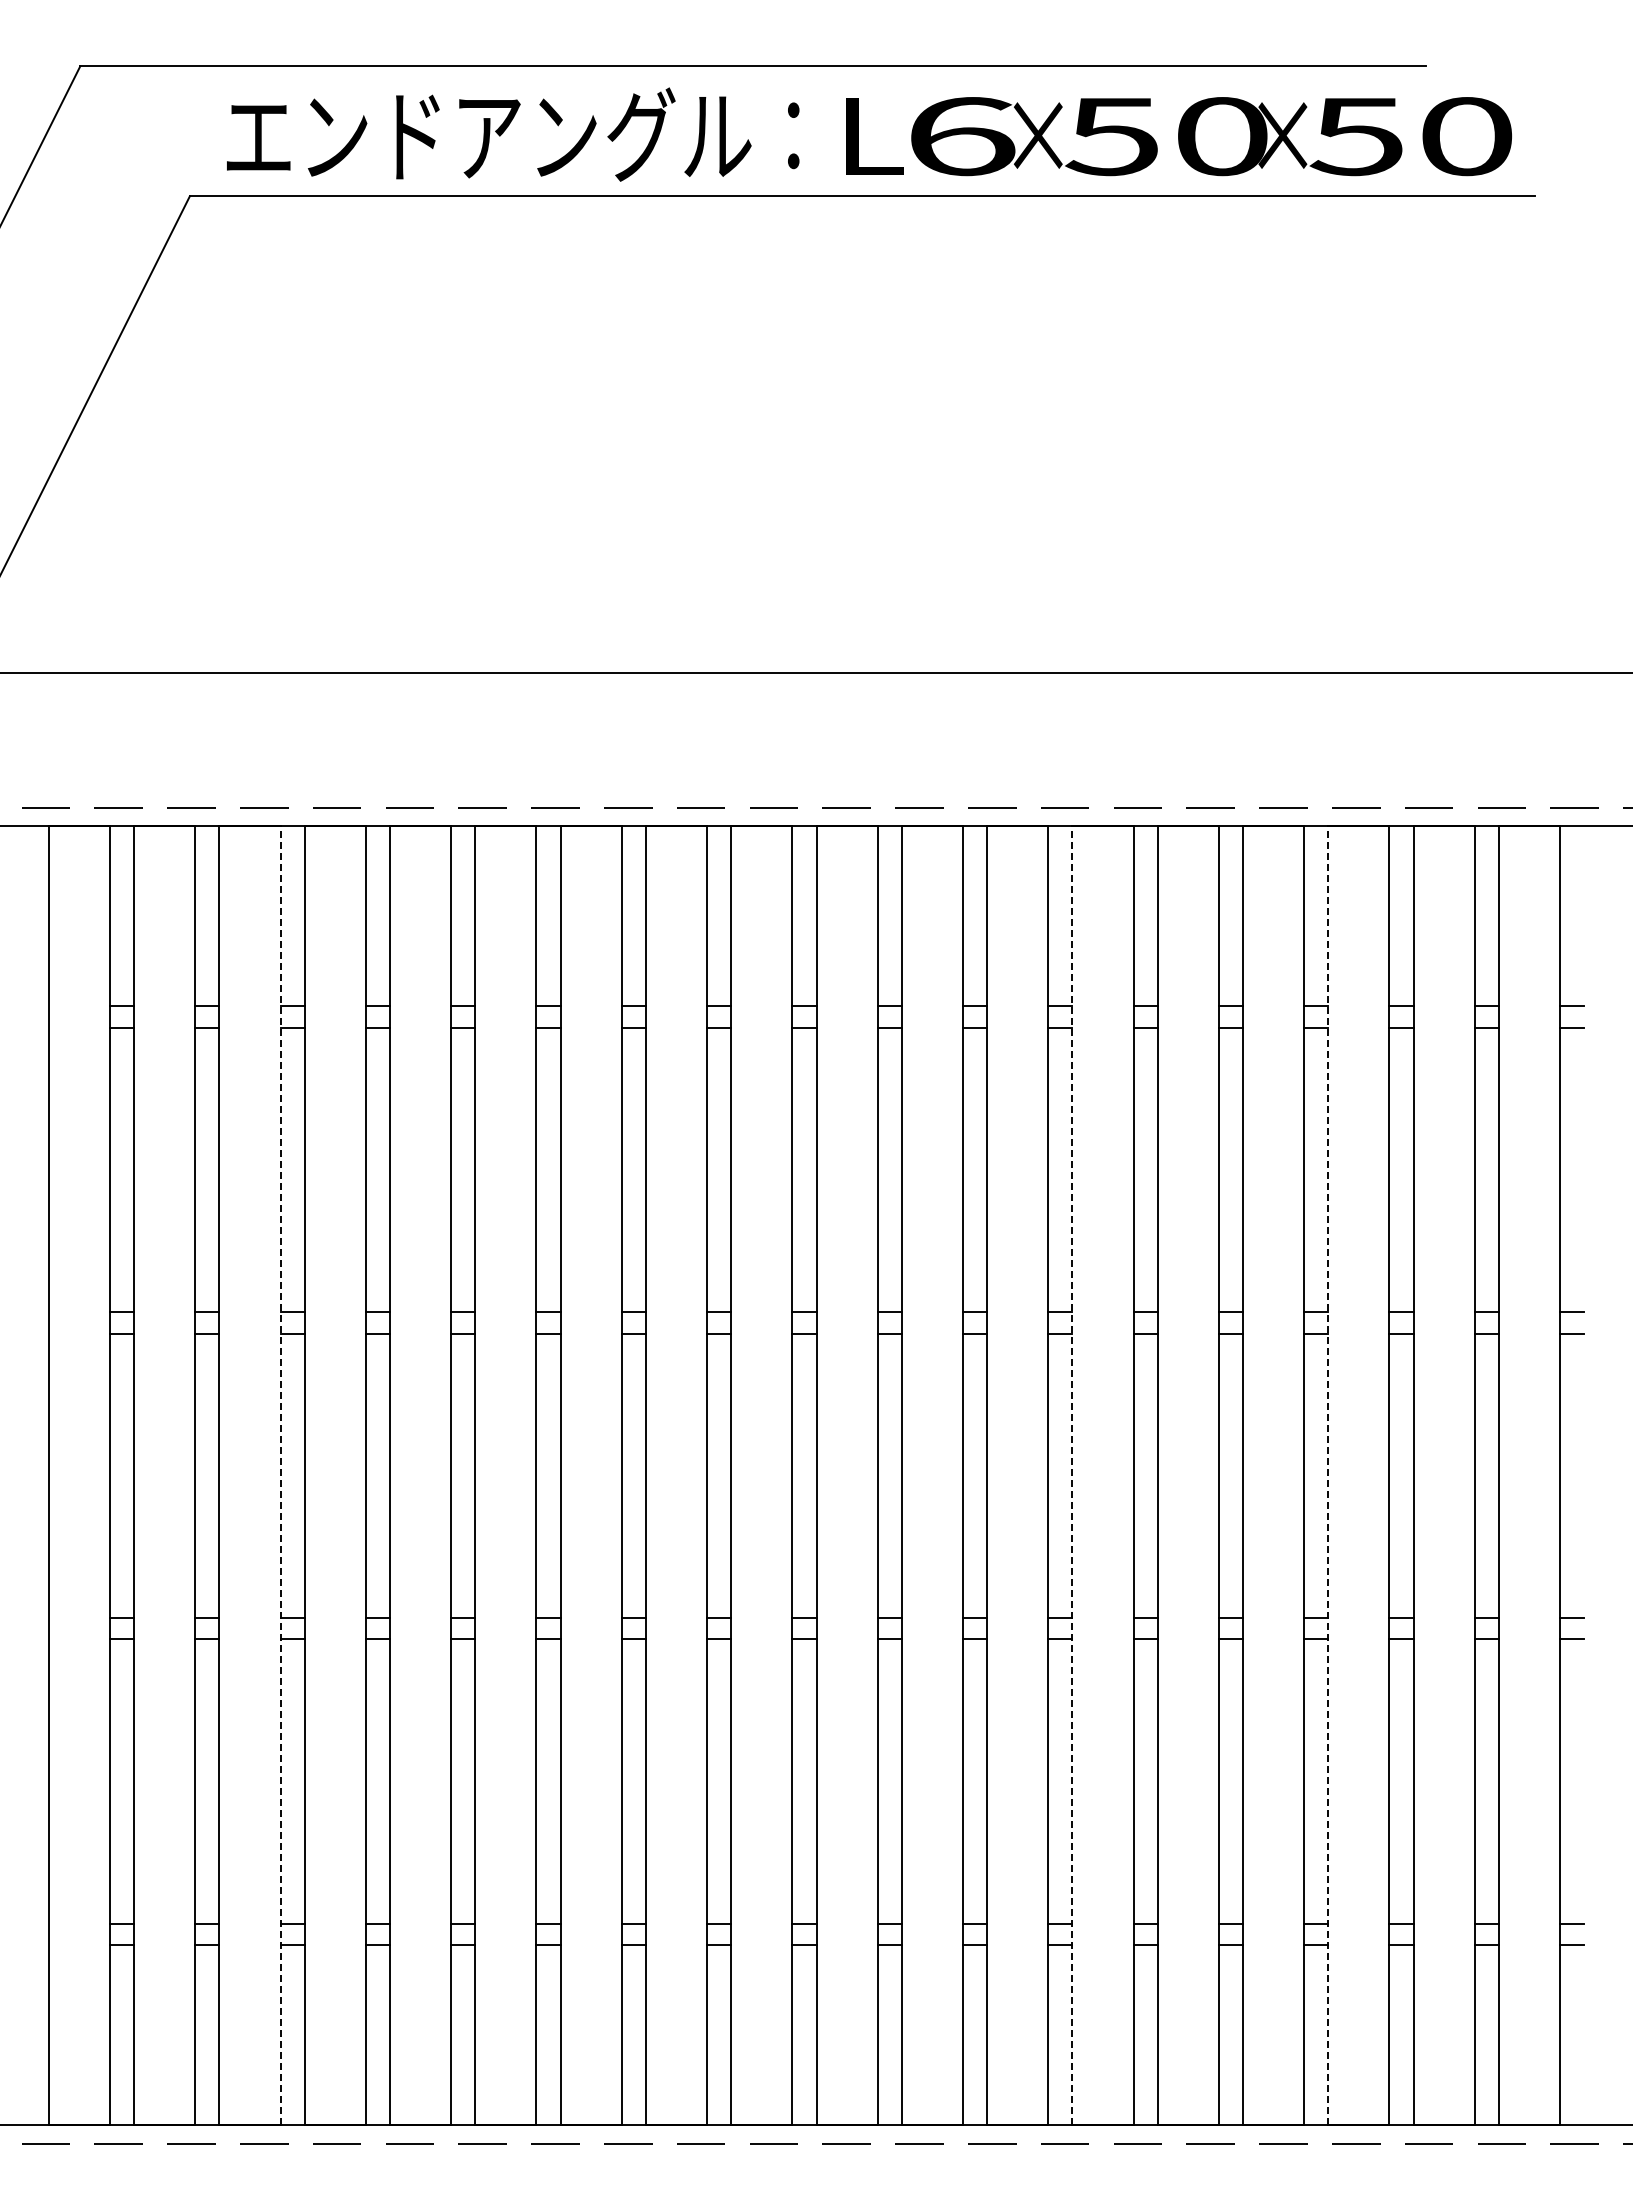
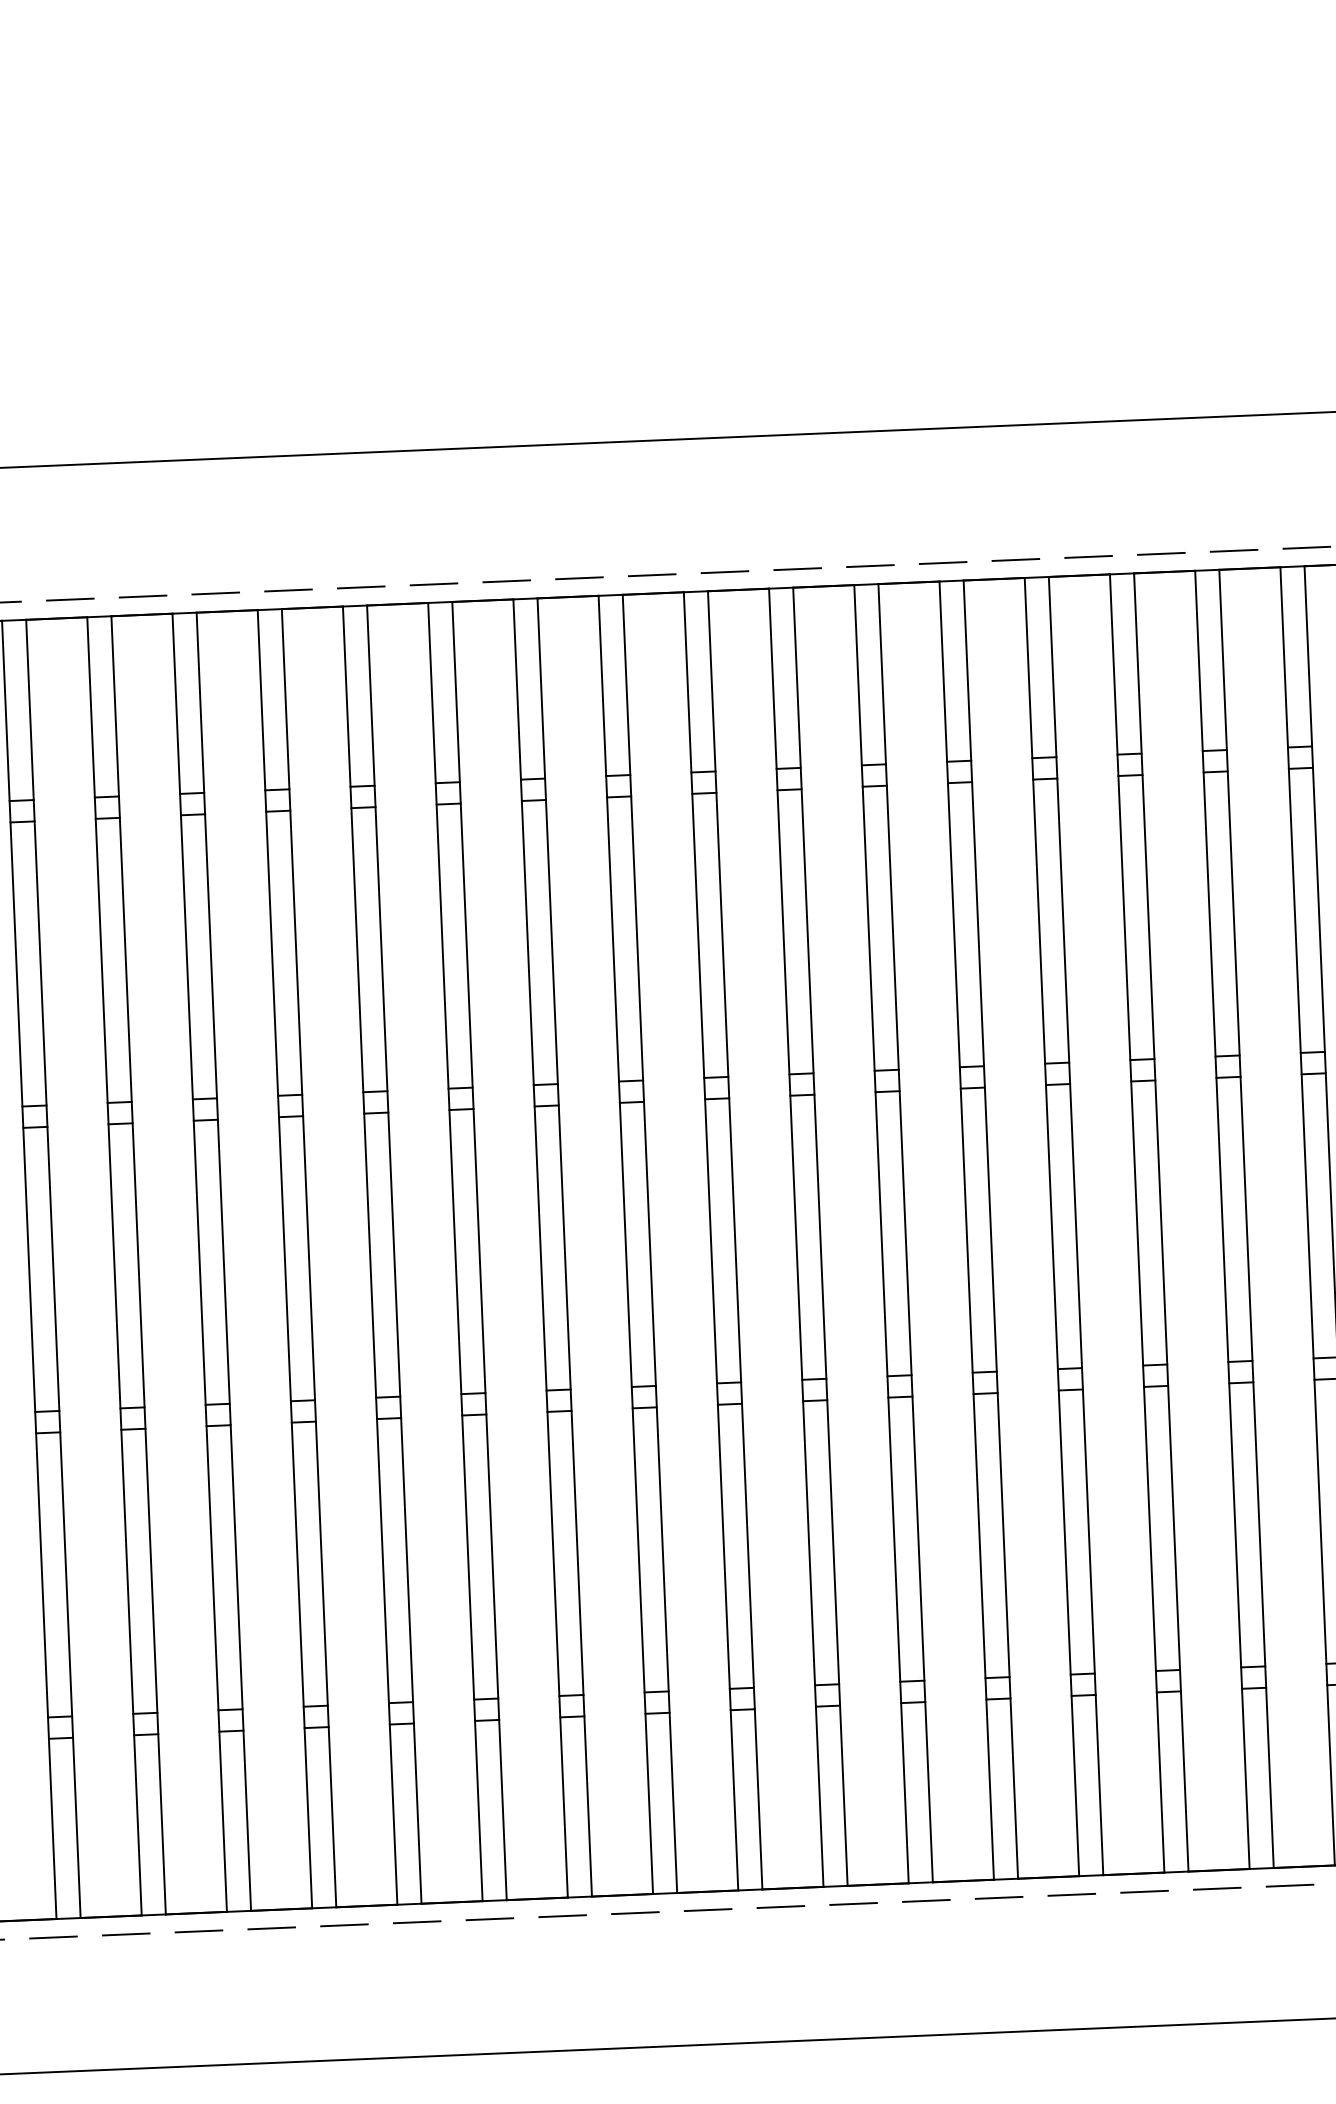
line: (280, 1475) -> (114, 1266), dashed -> solid
line: (1072, 1475) -> (905, 1233), dashed -> solid
line: (1328, 1475) -> (1161, 1222), dashed -> solid

